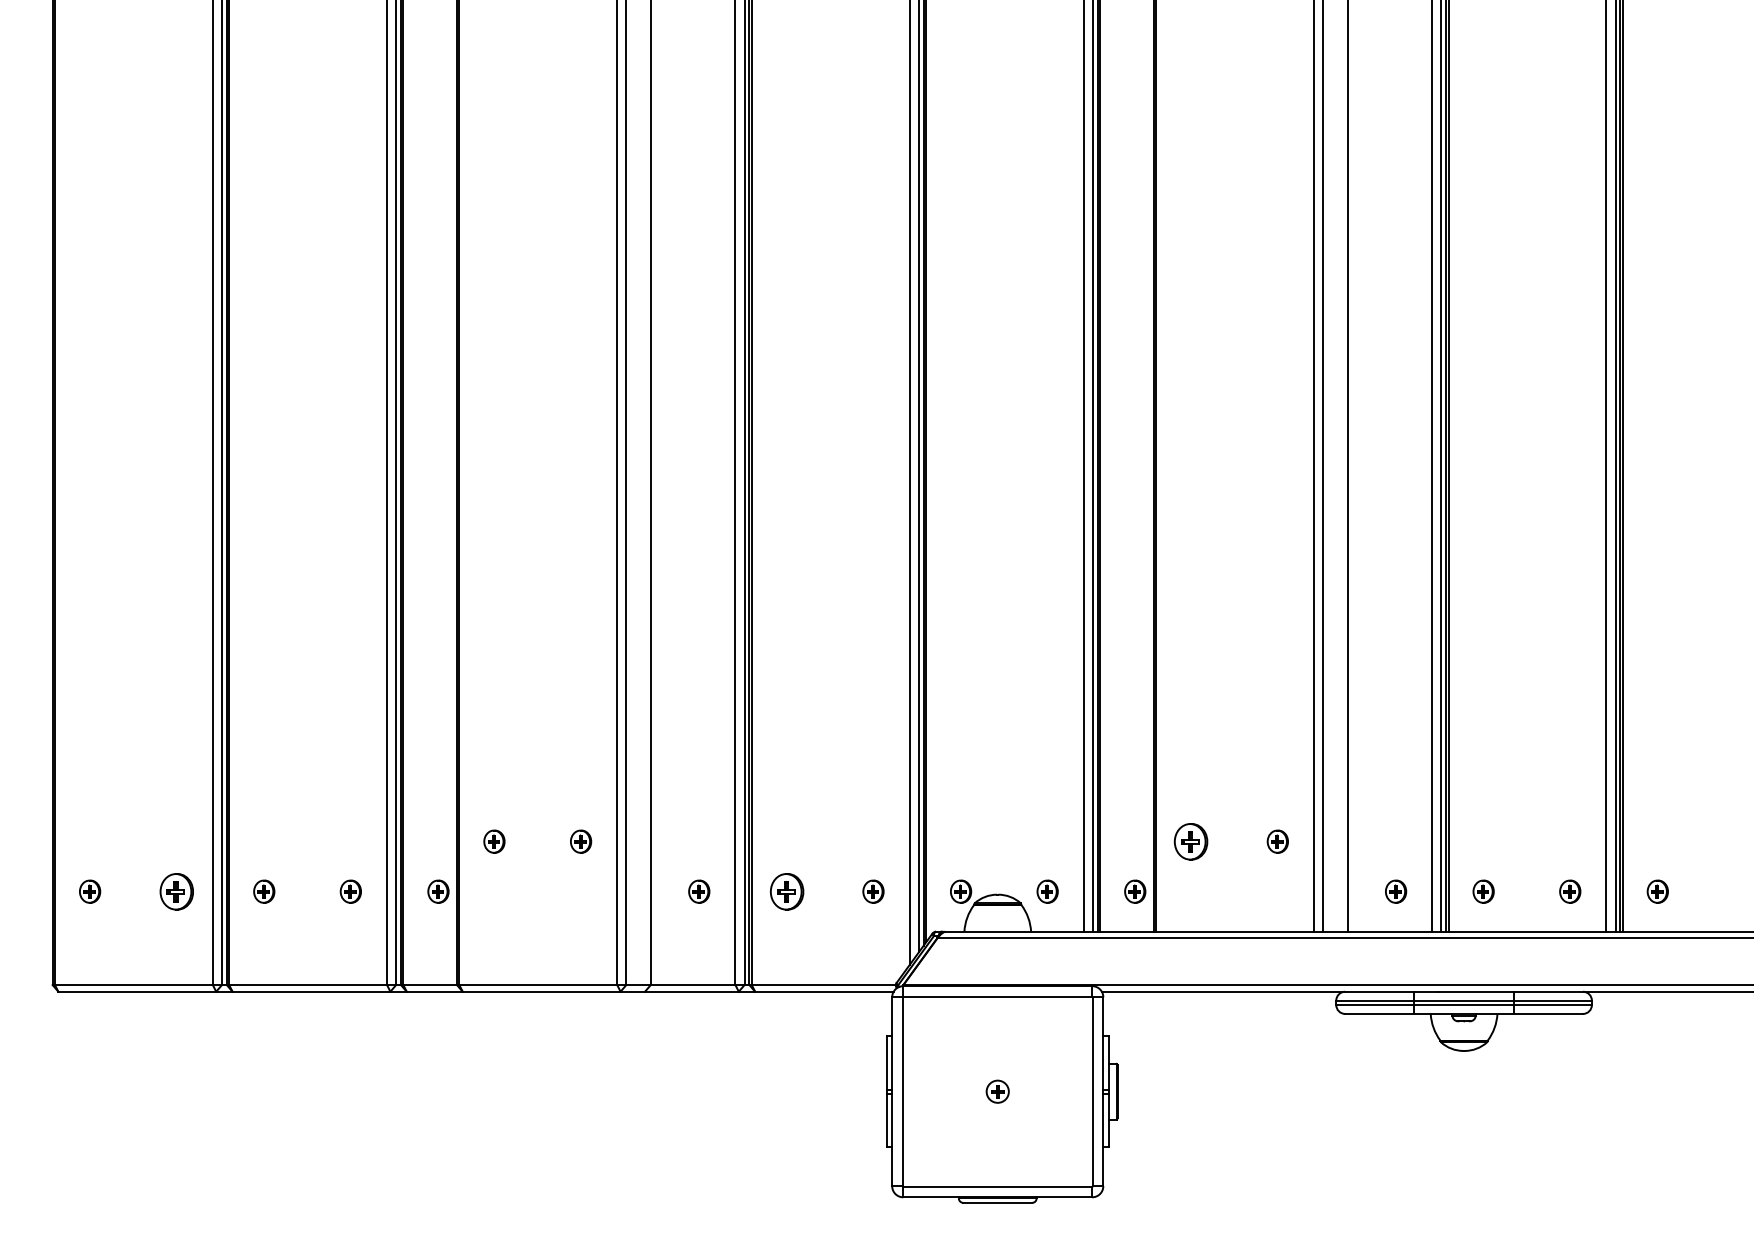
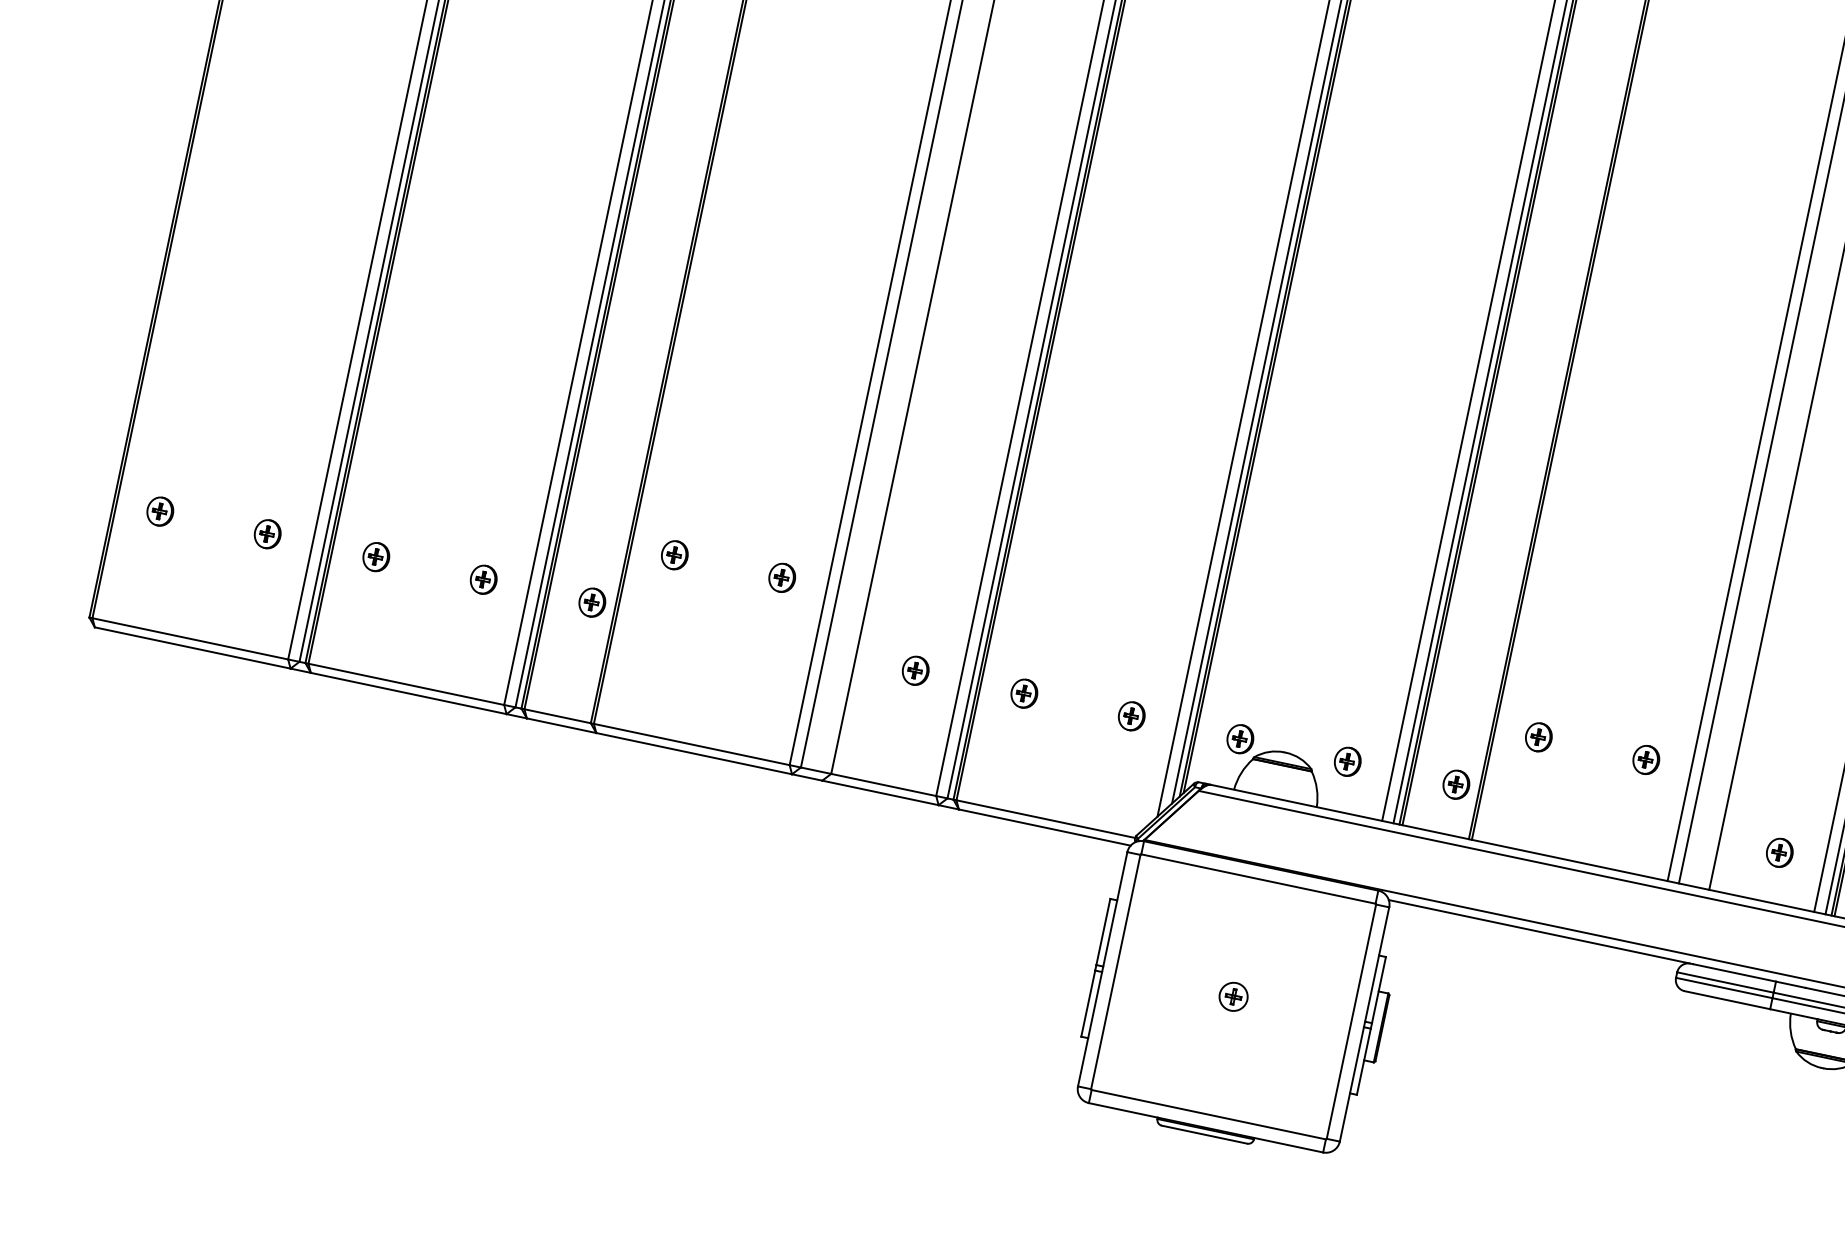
part: (1191, 841) -> (1539, 737), size x0.62
part: (176, 891) -> (267, 533), size x0.62
part: (786, 891) -> (1023, 693), size x0.62

